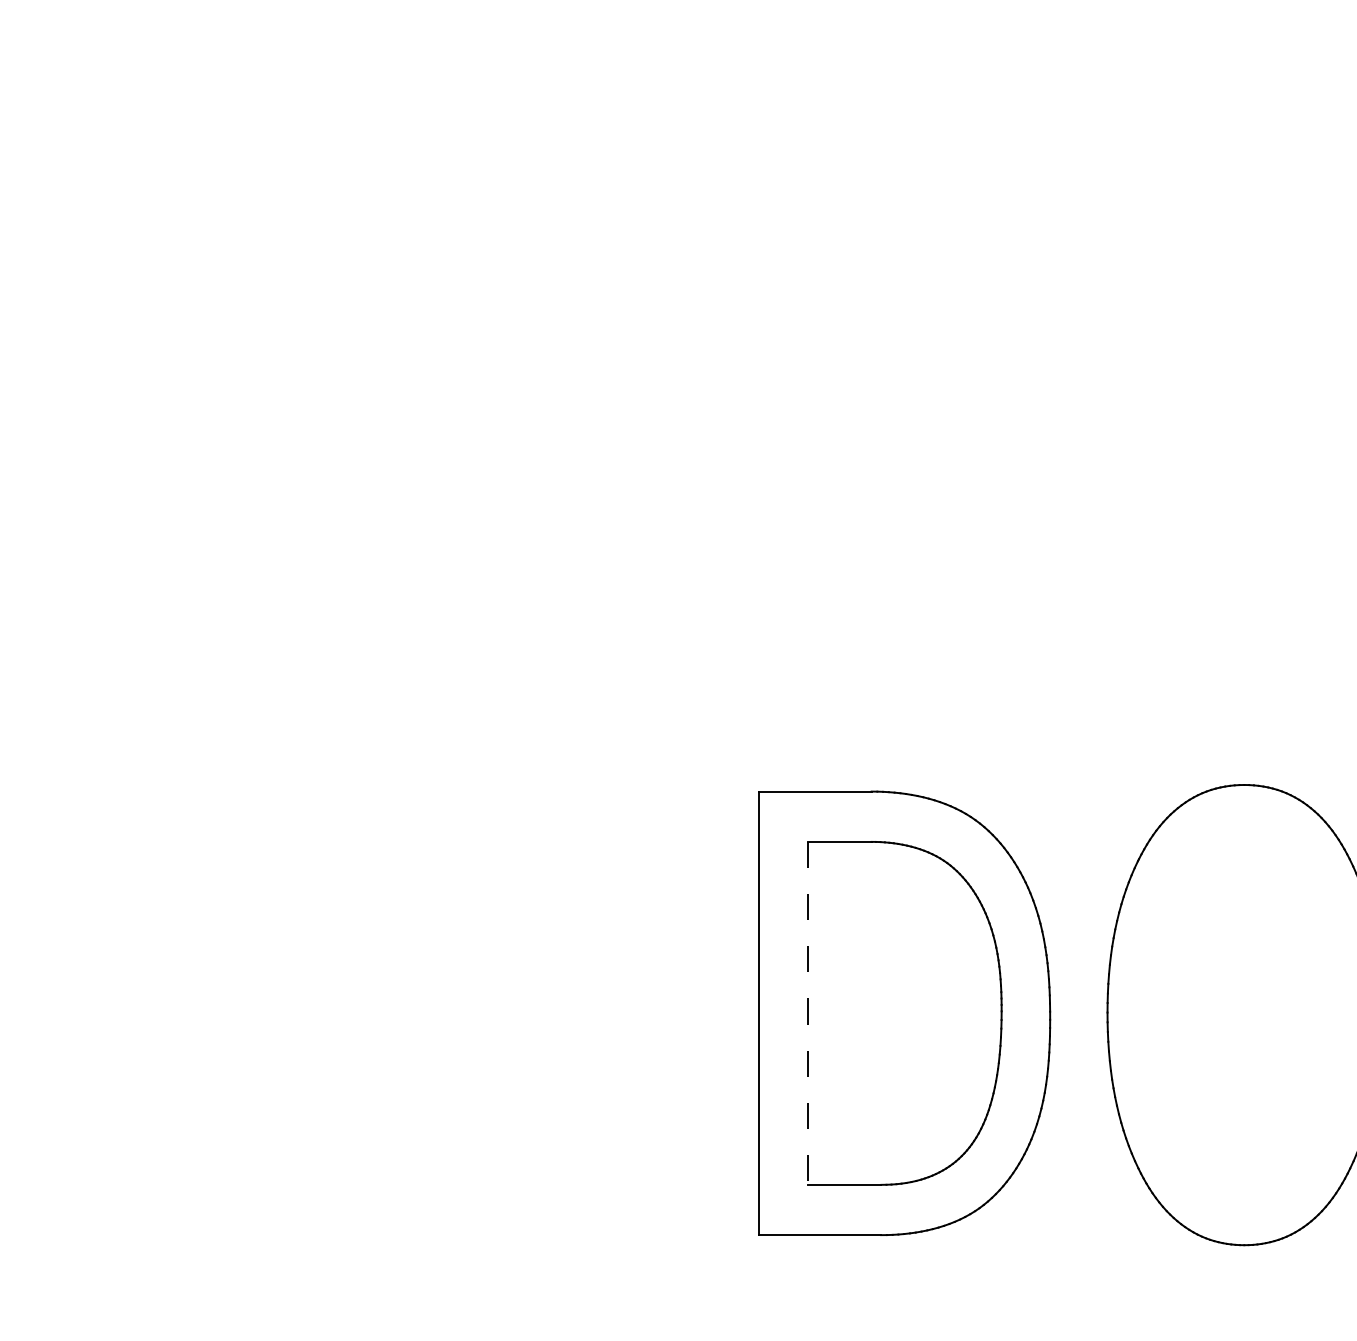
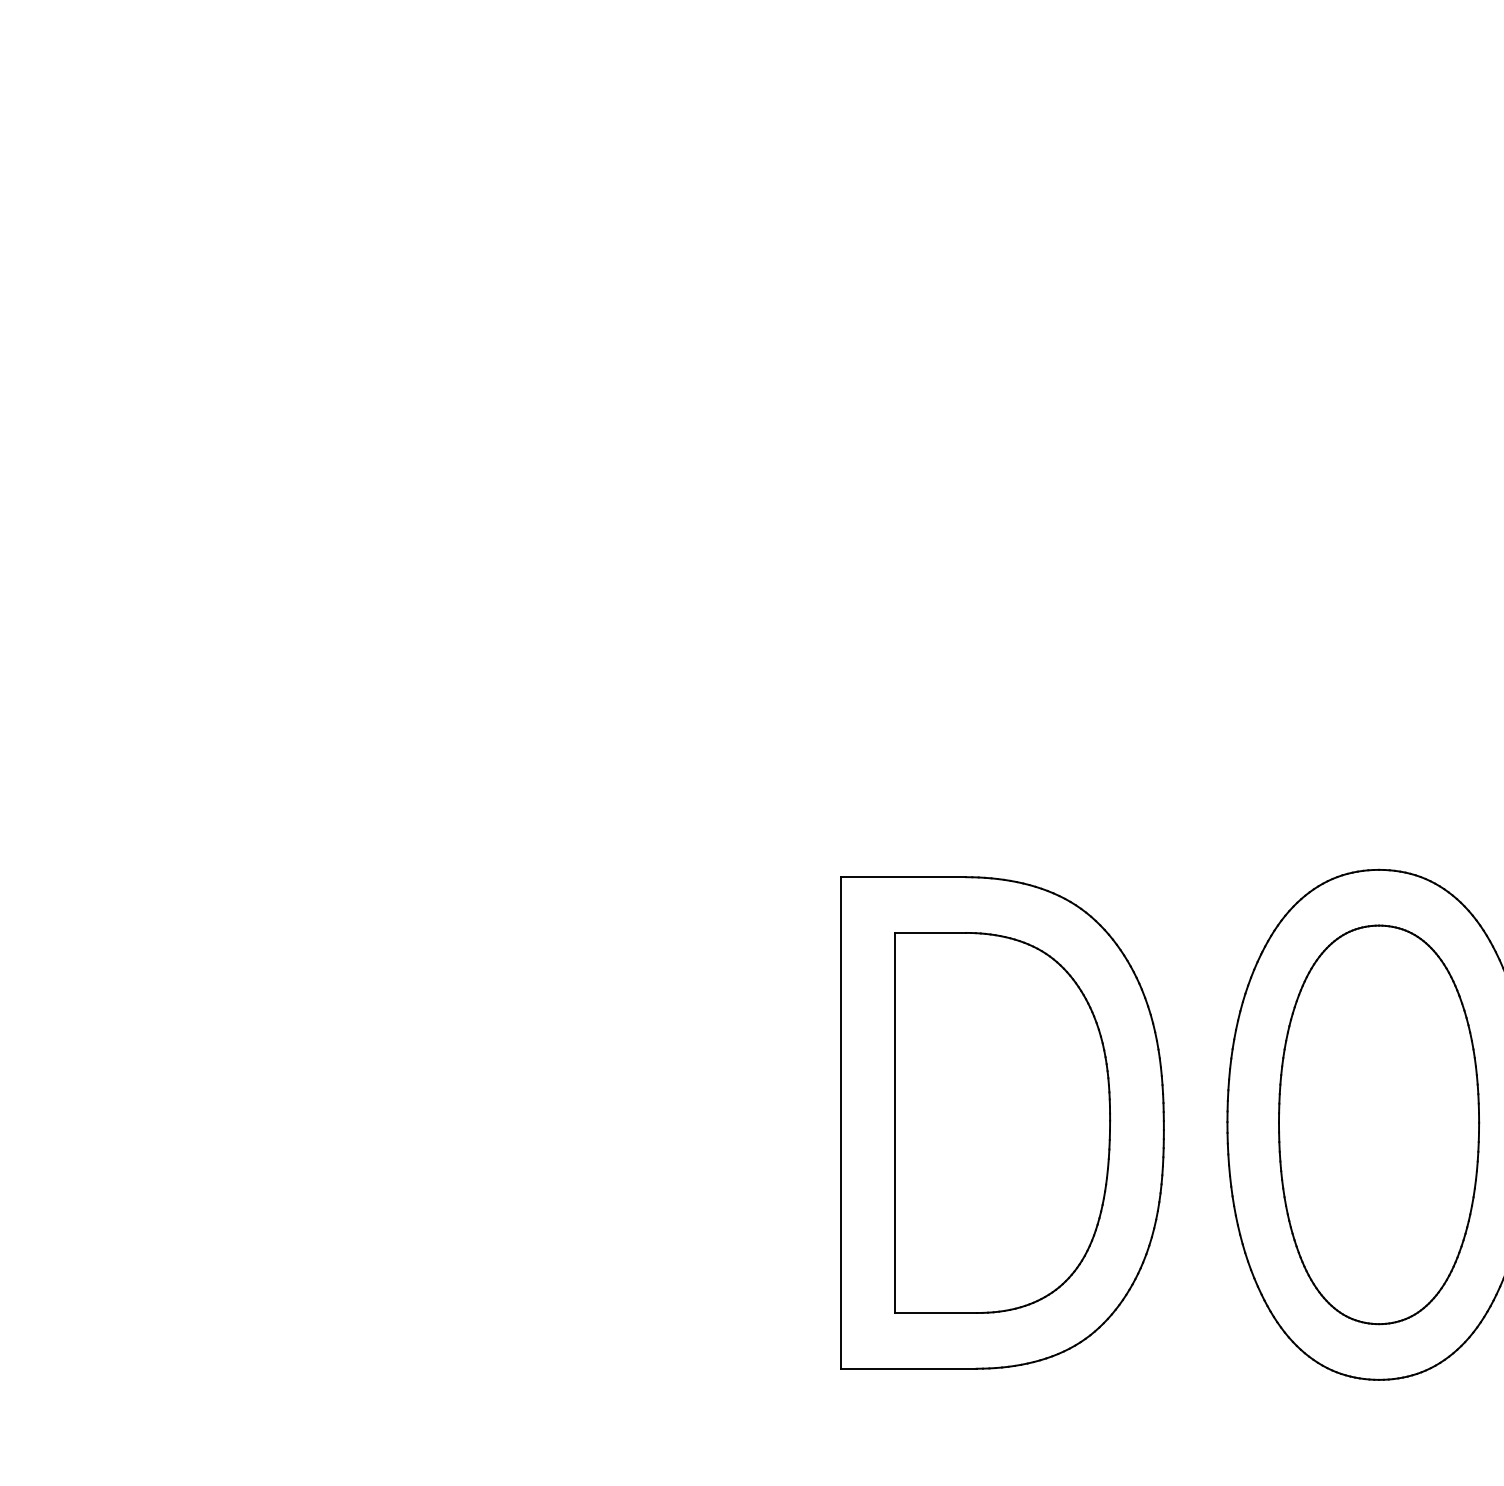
line: (807, 1013) -> (894, 1123), dashed -> solid
part: (1244, 1014) -> (1379, 1124), added

